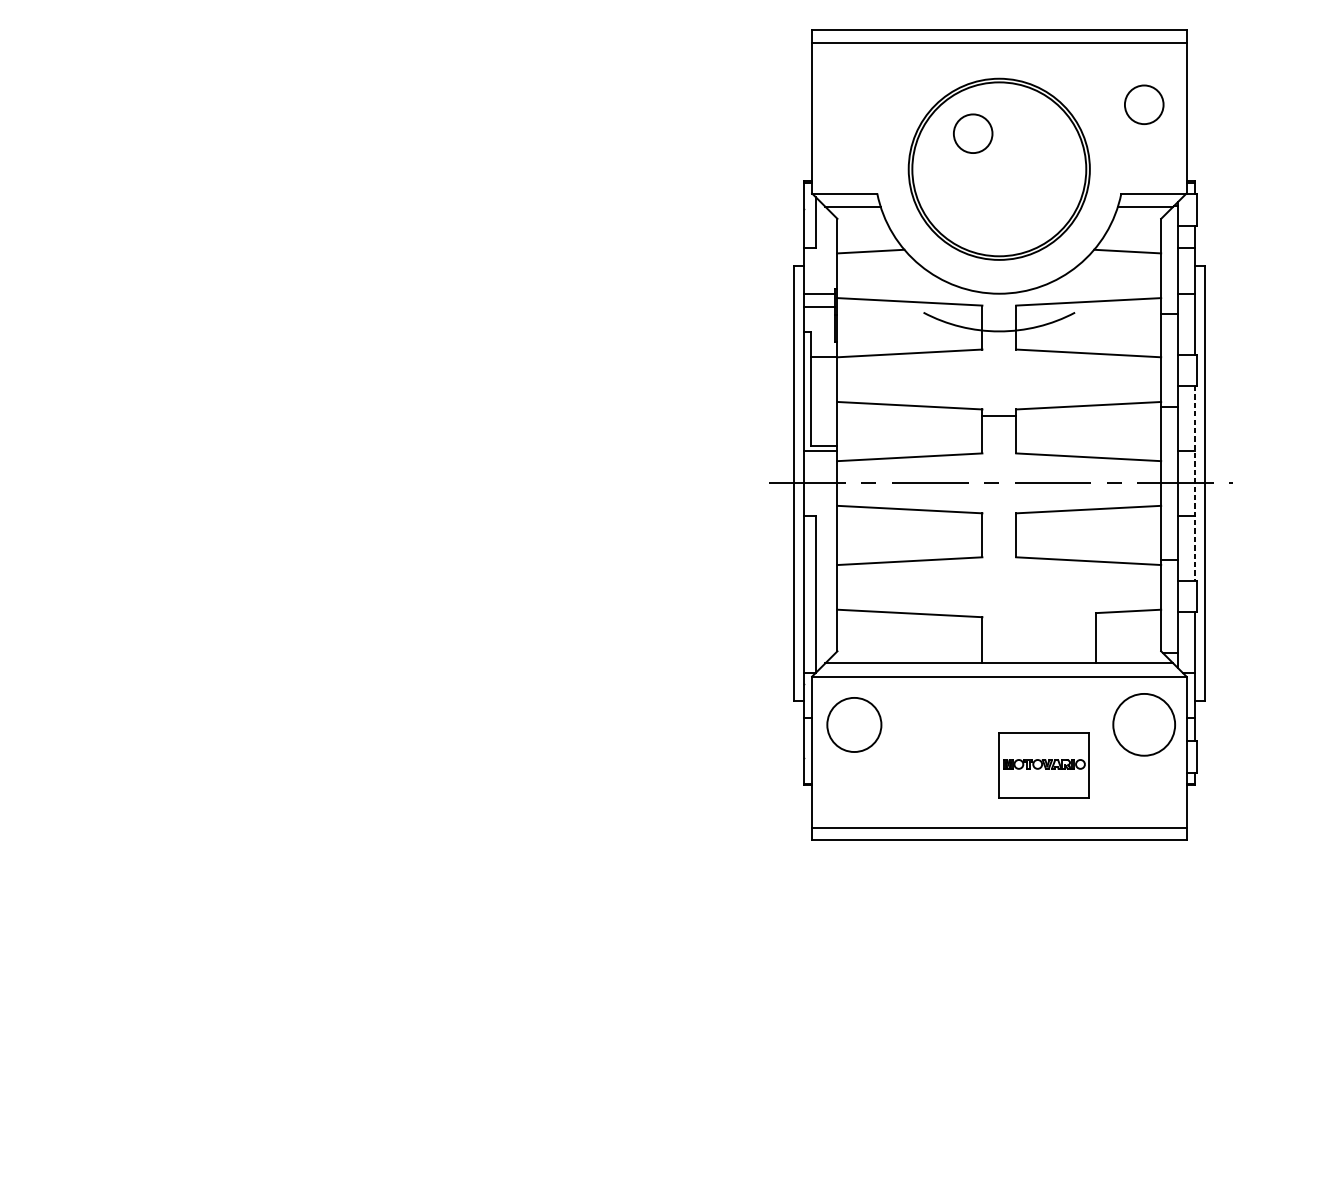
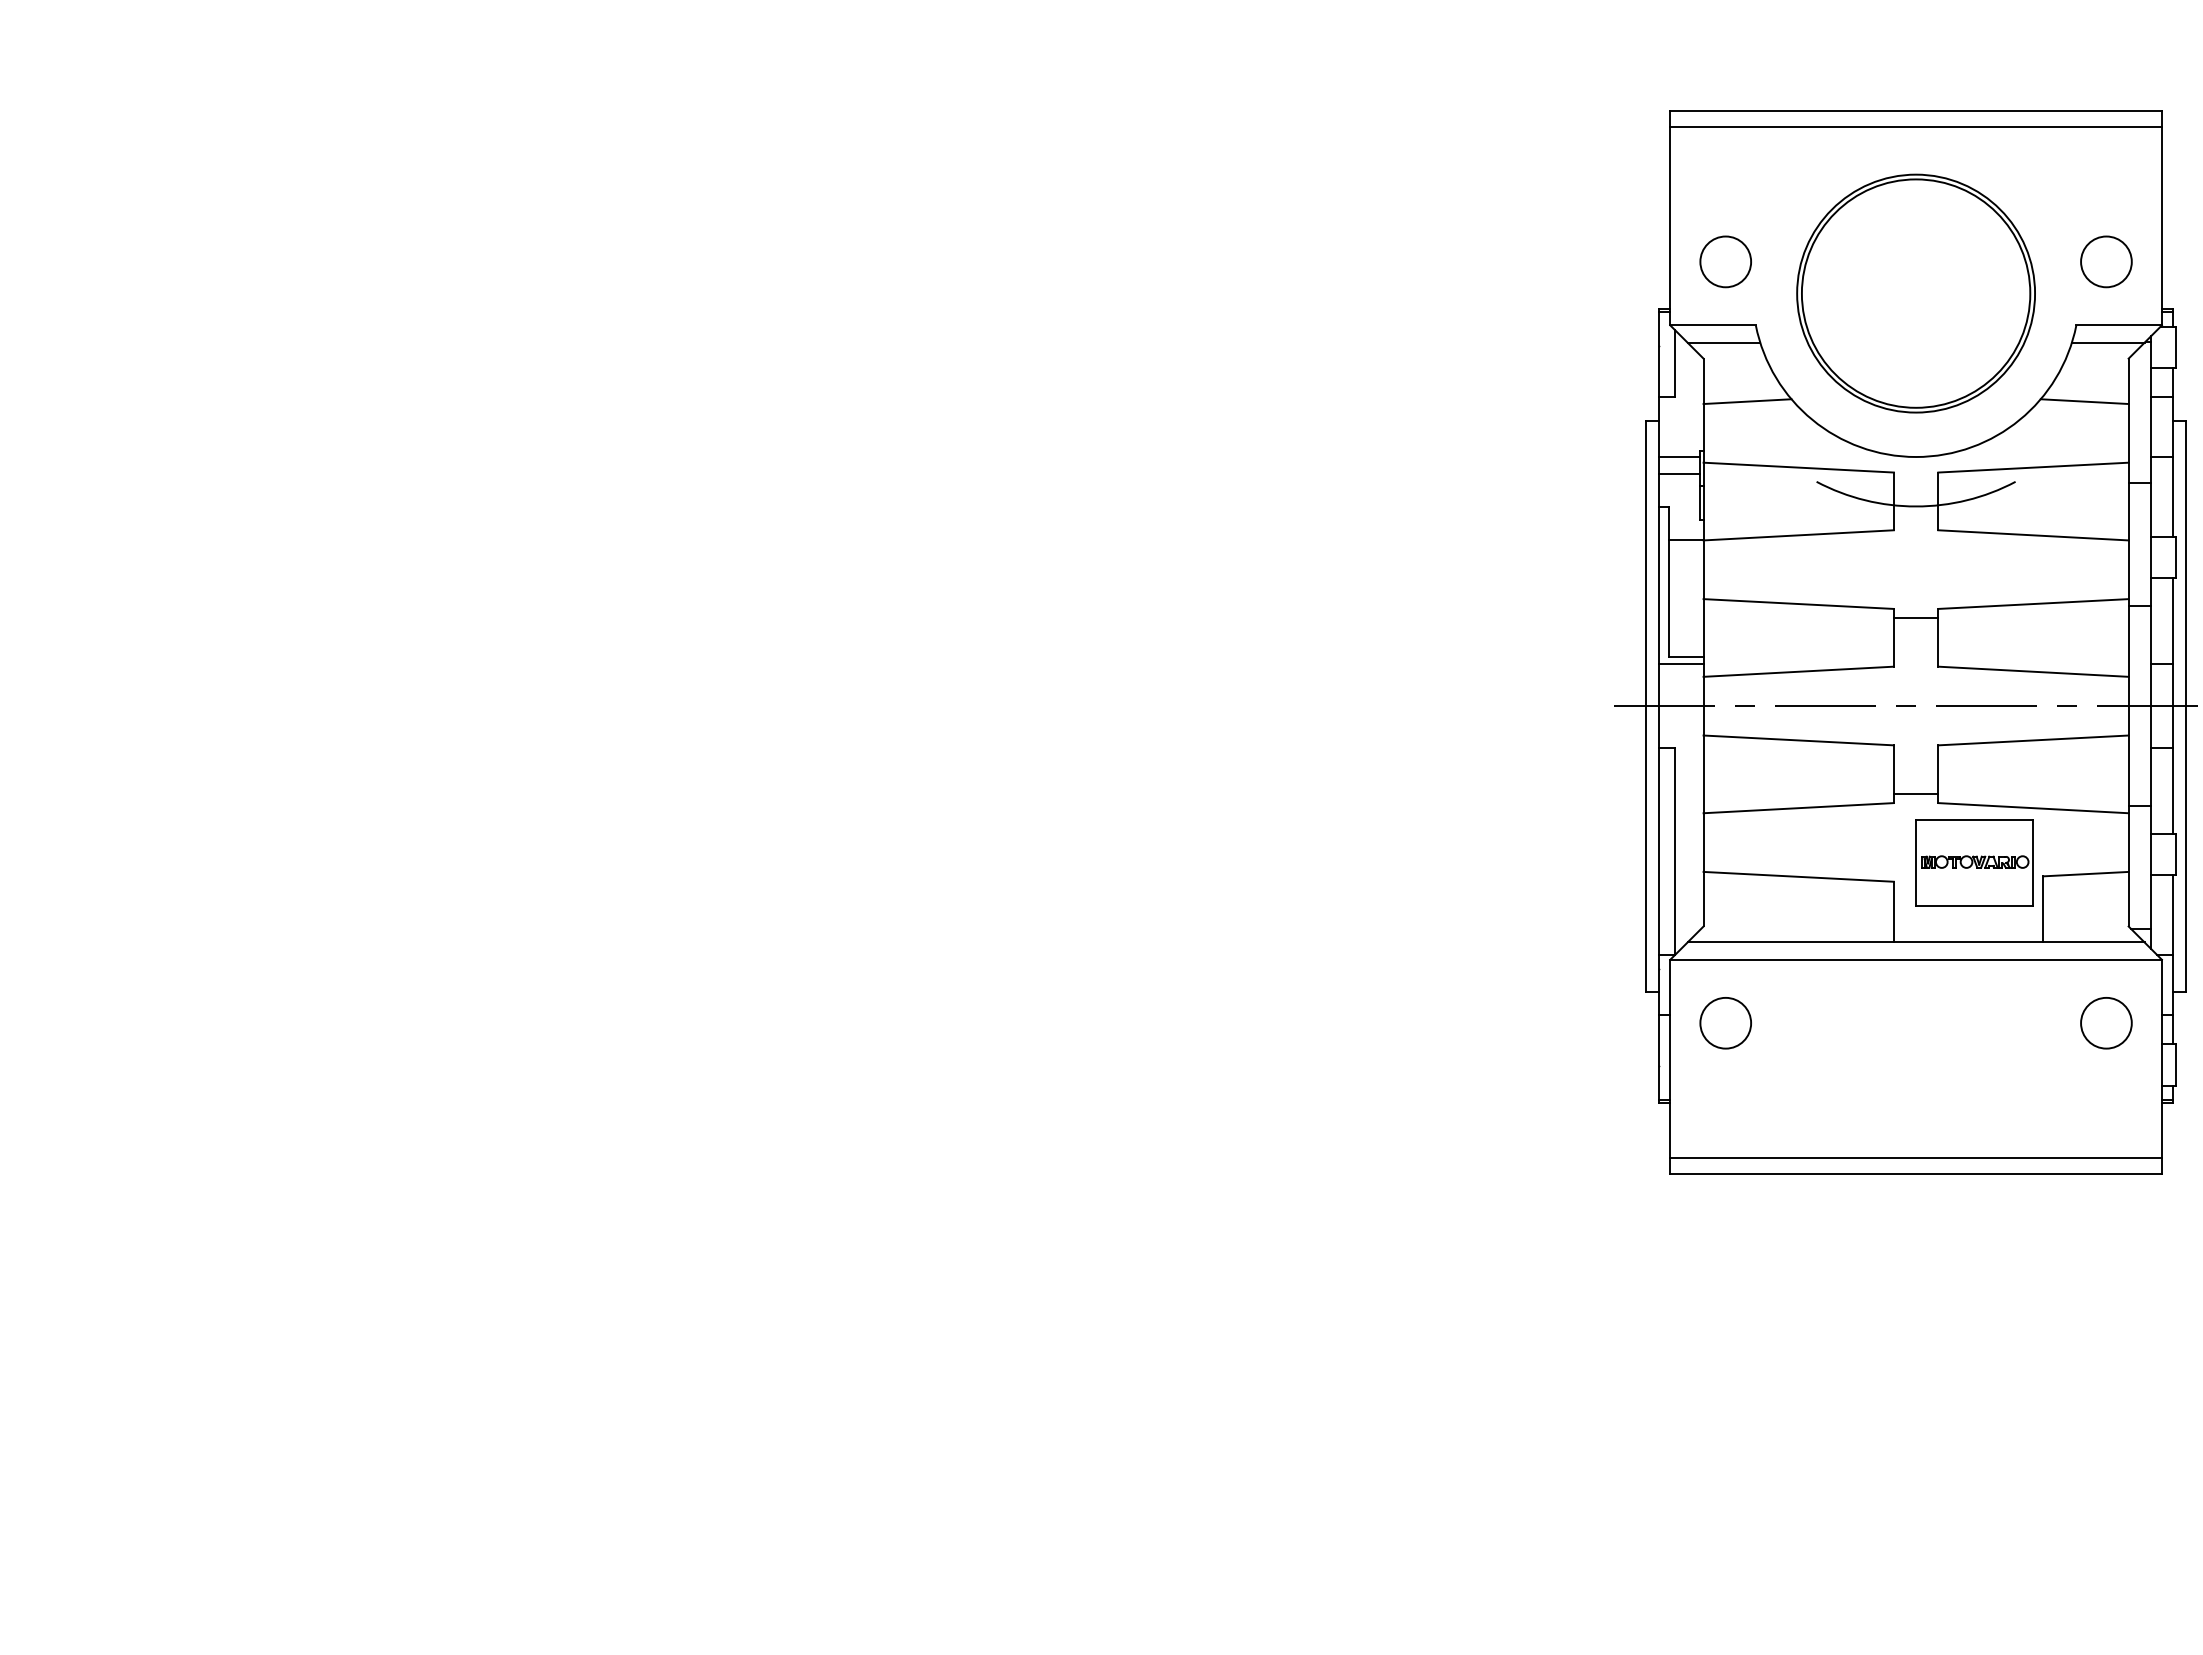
circle: (1144, 104) -> (2106, 261), moved
circle: (972, 133) -> (1725, 261), moved
line: (1195, 483) -> (2173, 706), dashed -> solid
line: (998, 550) -> (1915, 794), added
circle: (854, 724) -> (1725, 1022), size x0.71
circle: (1144, 725) -> (2106, 1023), size x0.62
part: (1043, 764) -> (1974, 862), moved

